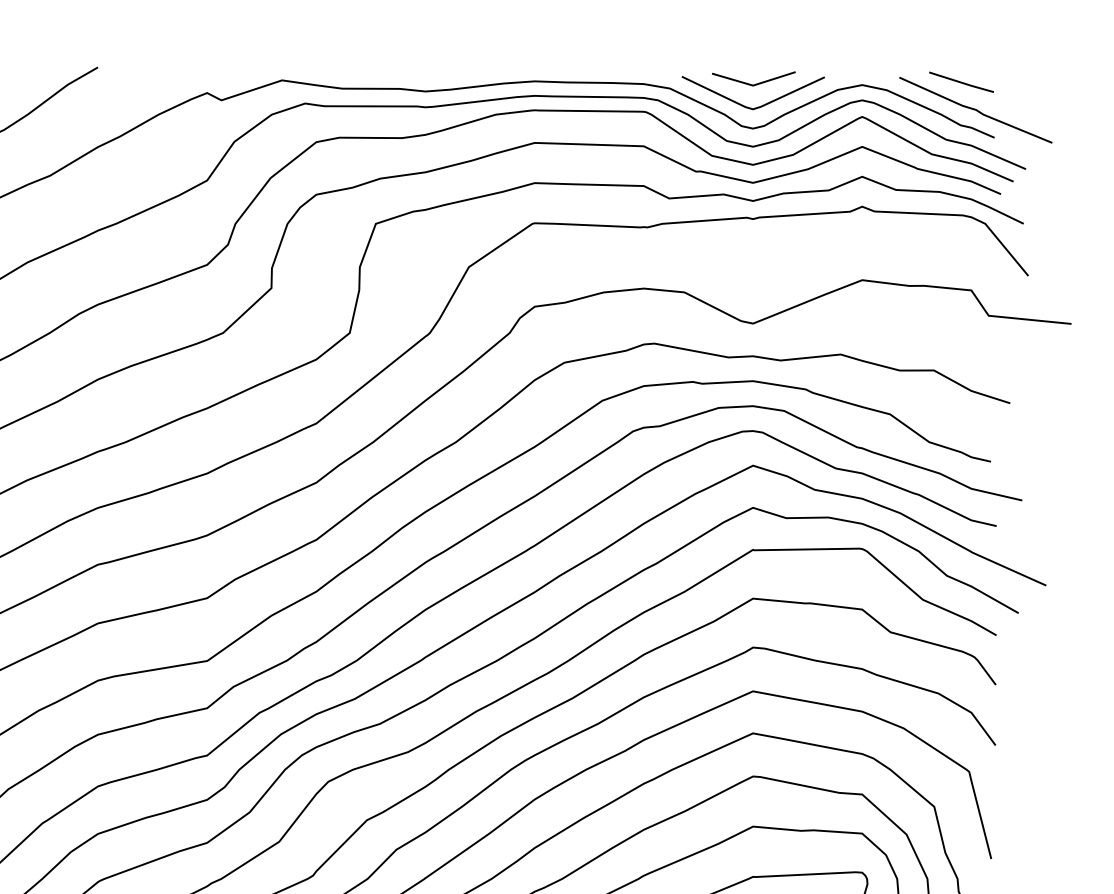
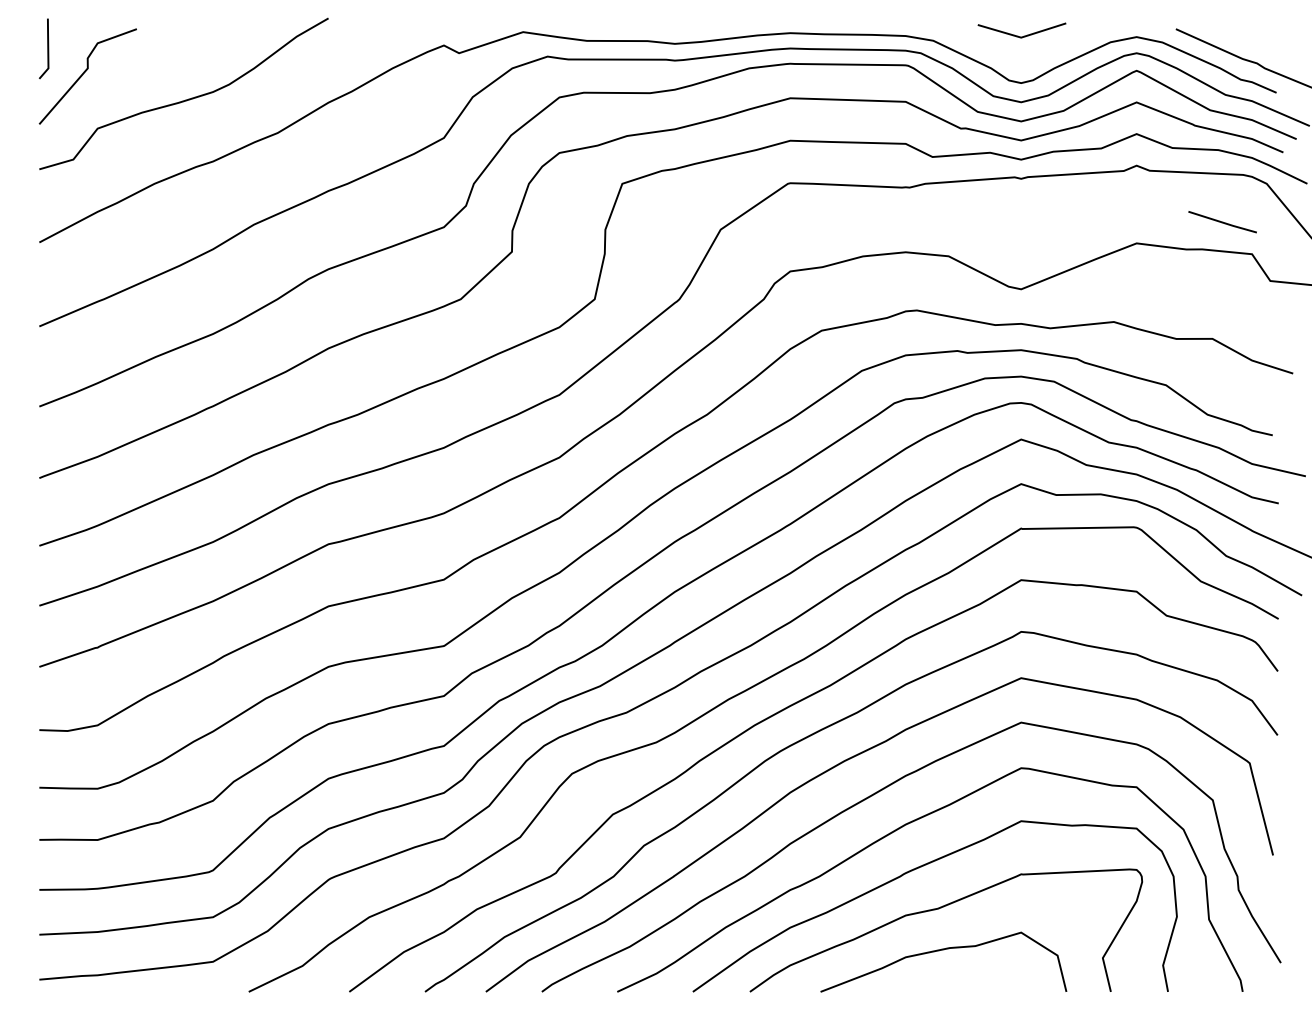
line: (961, 82) -> (1222, 222), moved
line: (759, 106) -> (1027, 59), removed

